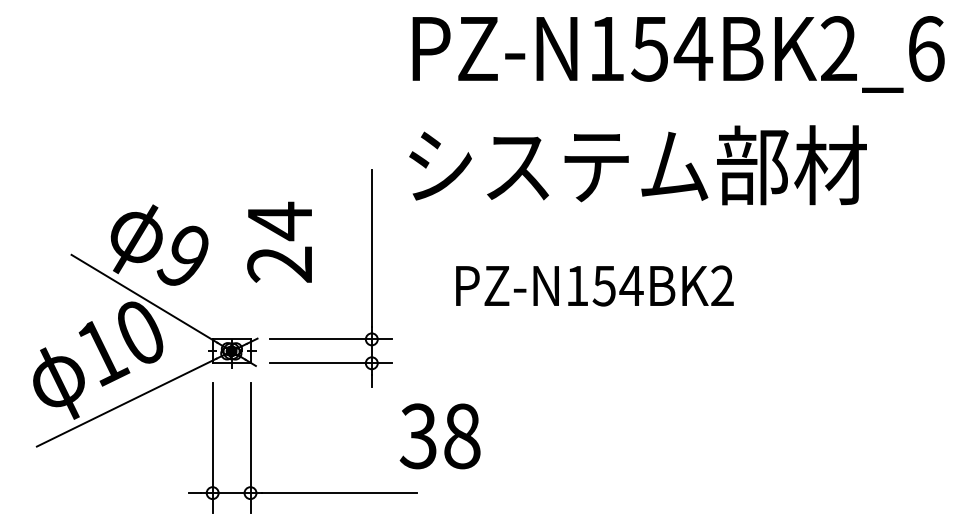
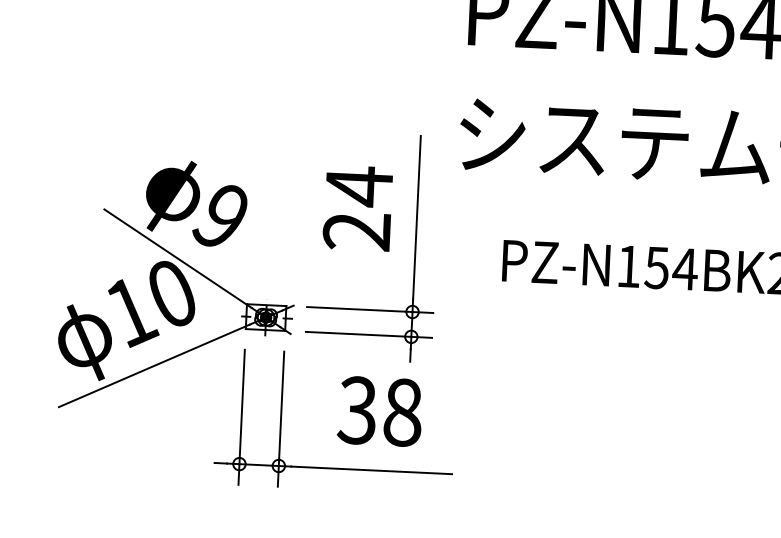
text: (279, 241) -> (357, 207), moved
text: (439, 436) -> (379, 411), moved

